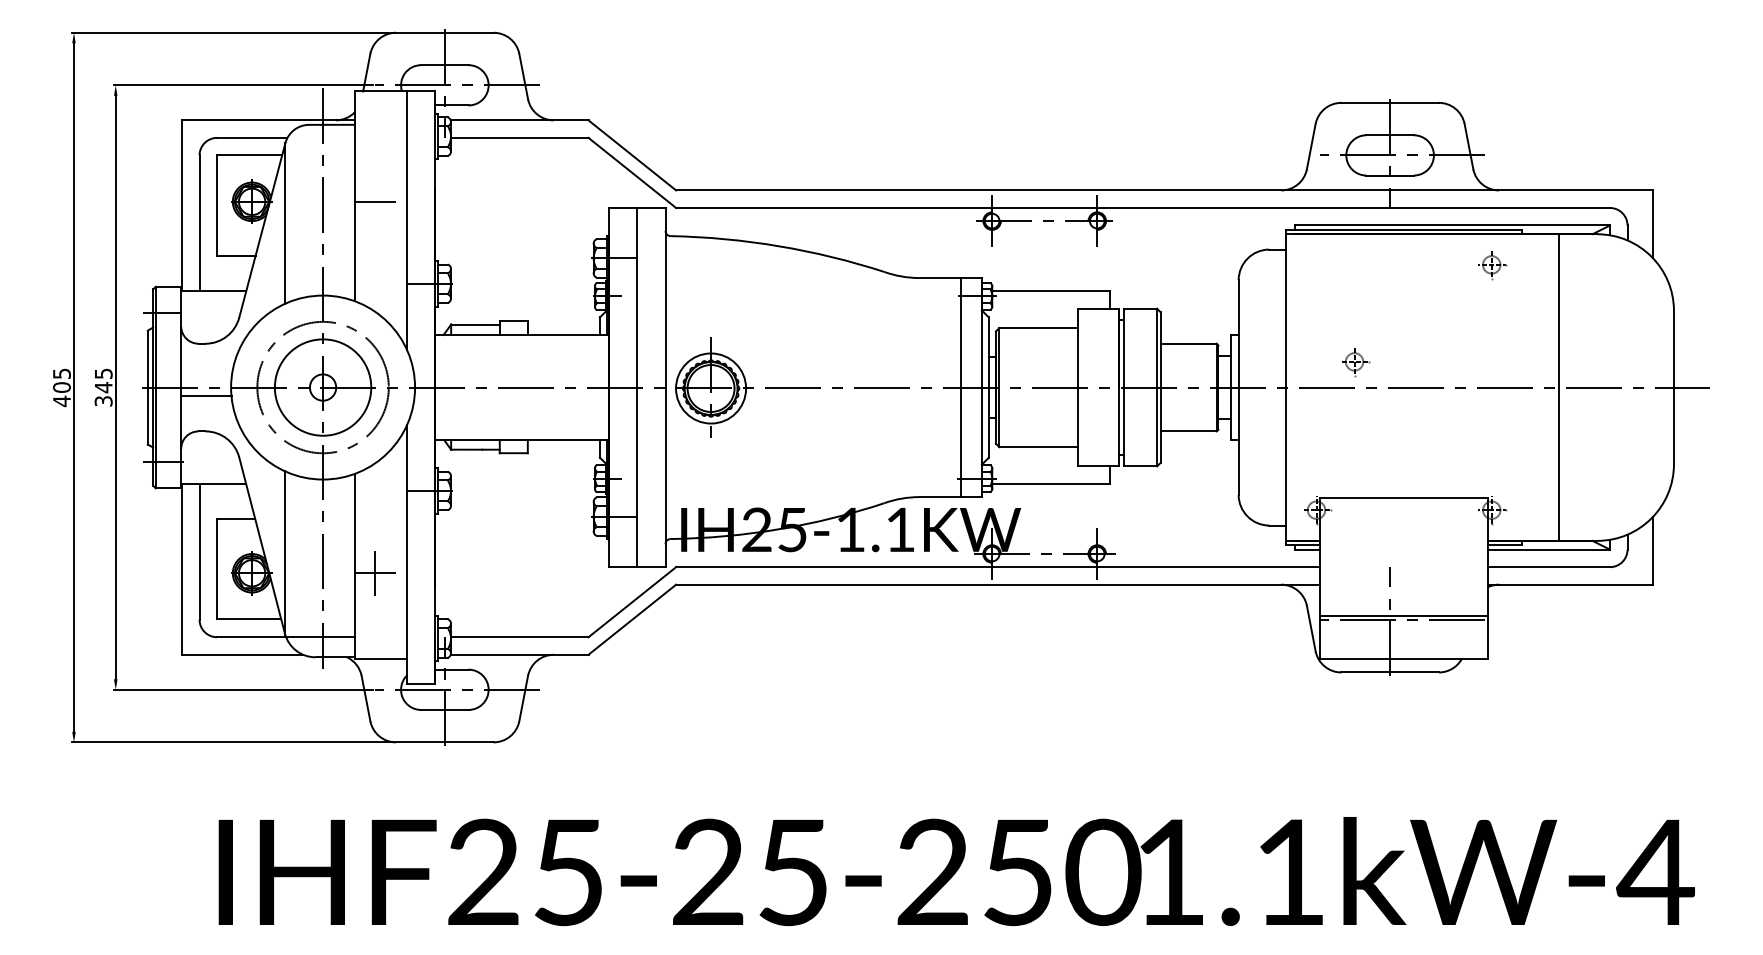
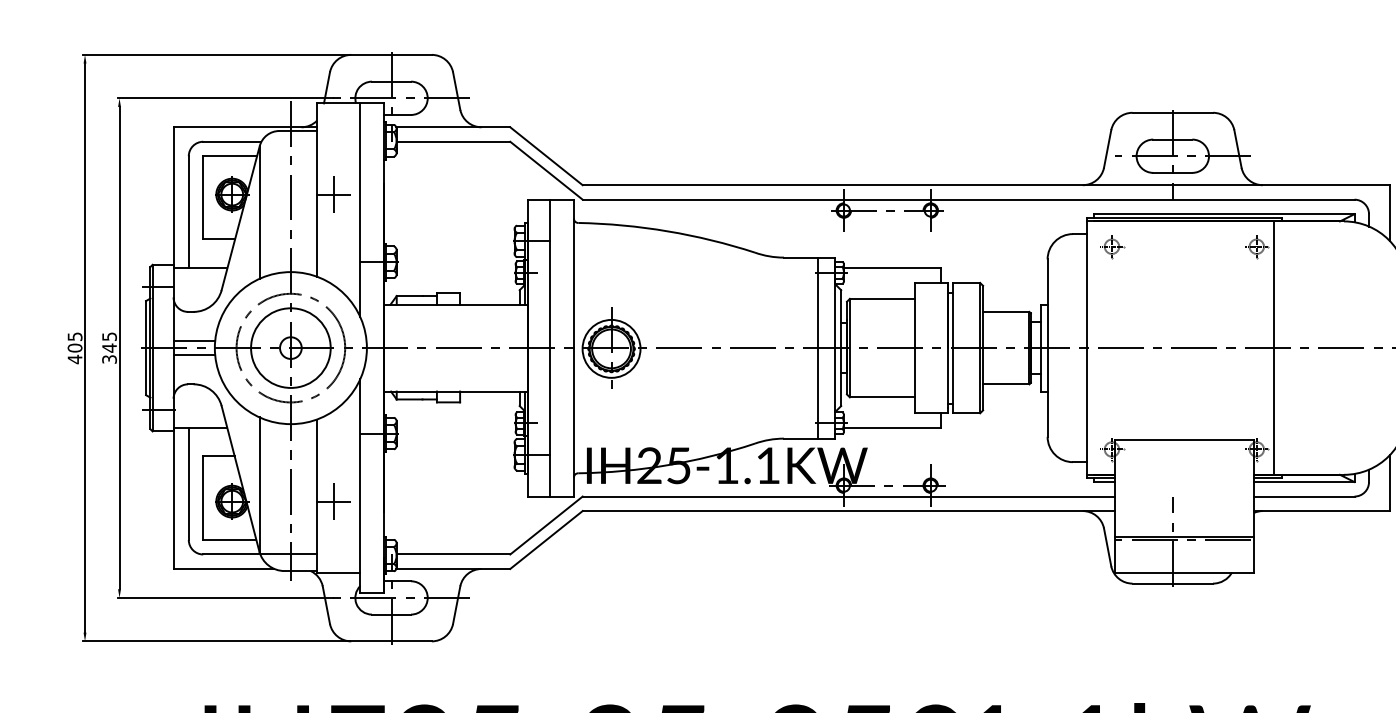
line: (374, 201) -> (333, 194), added
part: (1356, 362) -> (1113, 247), moved
line: (206, 378) -> (194, 340), added
line: (1559, 387) -> (1273, 348), moved

